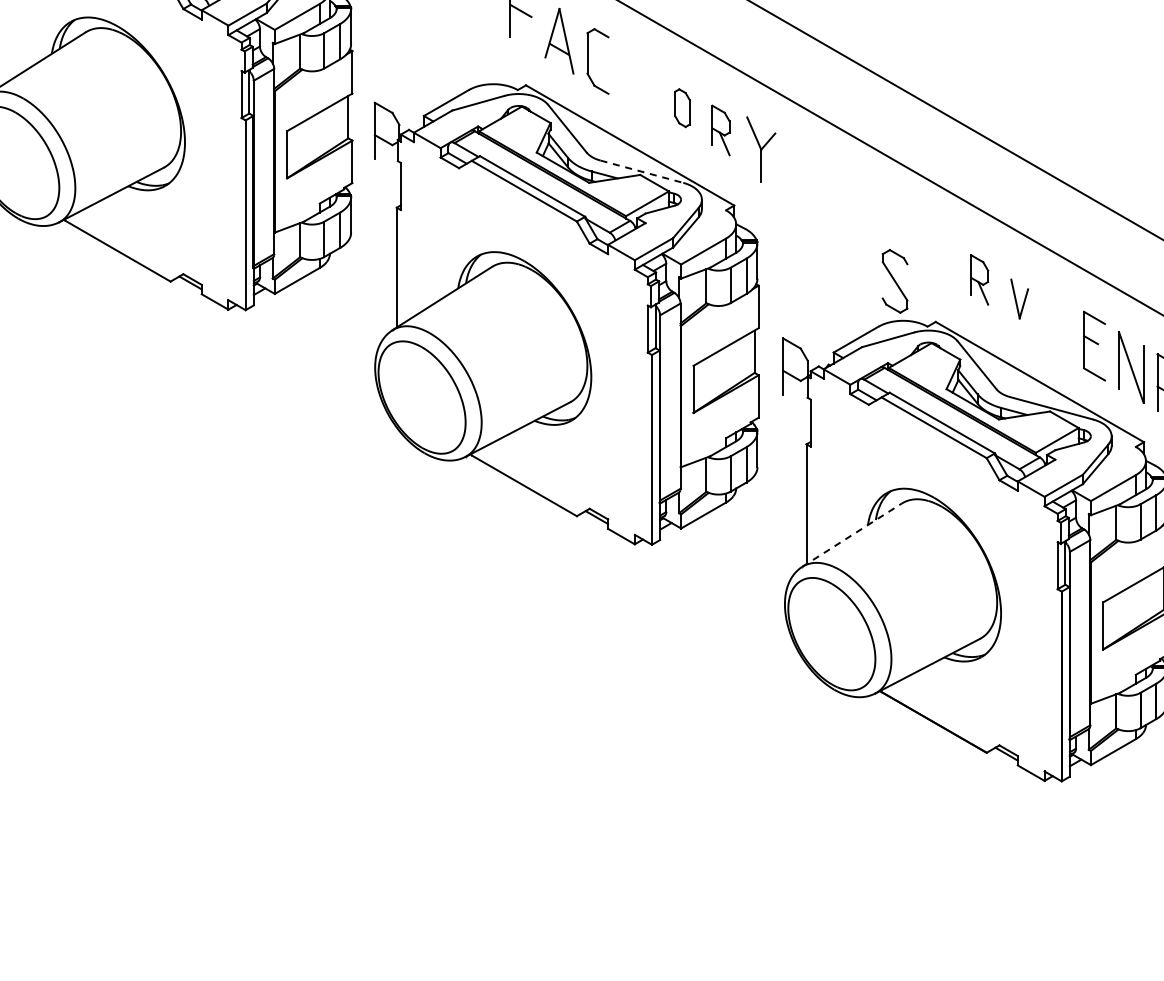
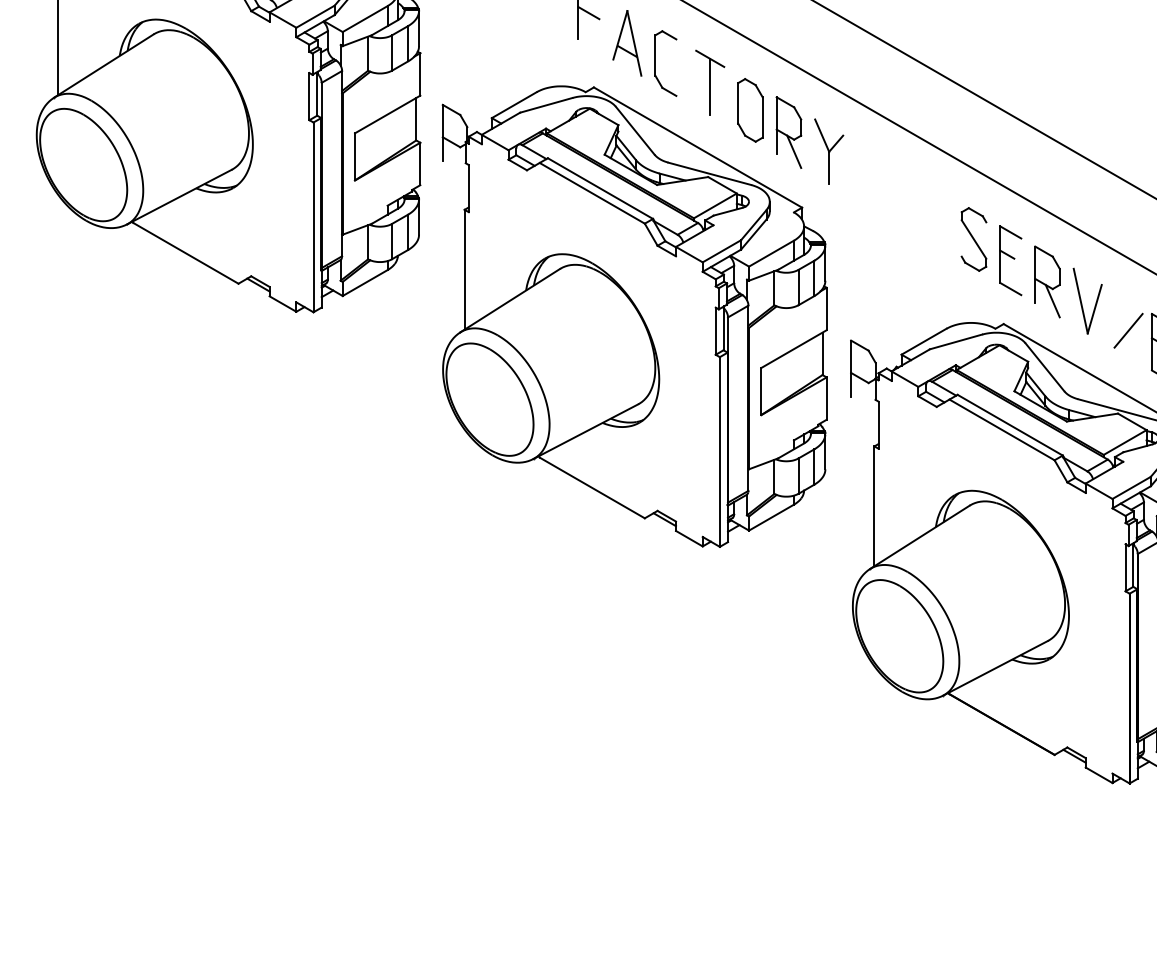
part: (642, 80) -> (710, 82), added
part: (682, 107) -> (750, 109), size x1.67
part: (720, 130) -> (788, 132), size x1.43
line: (641, 171) -> (709, 173), dashed -> solid
part: (942, 258) -> (1010, 260), added
part: (979, 279) -> (1047, 281), size x1.43
part: (894, 281) -> (973, 239), moved
part: (1019, 298) -> (1087, 300), size x1.67
line: (1060, 328) -> (1128, 330), added
line: (852, 534) -> (920, 536), dashed -> solid

